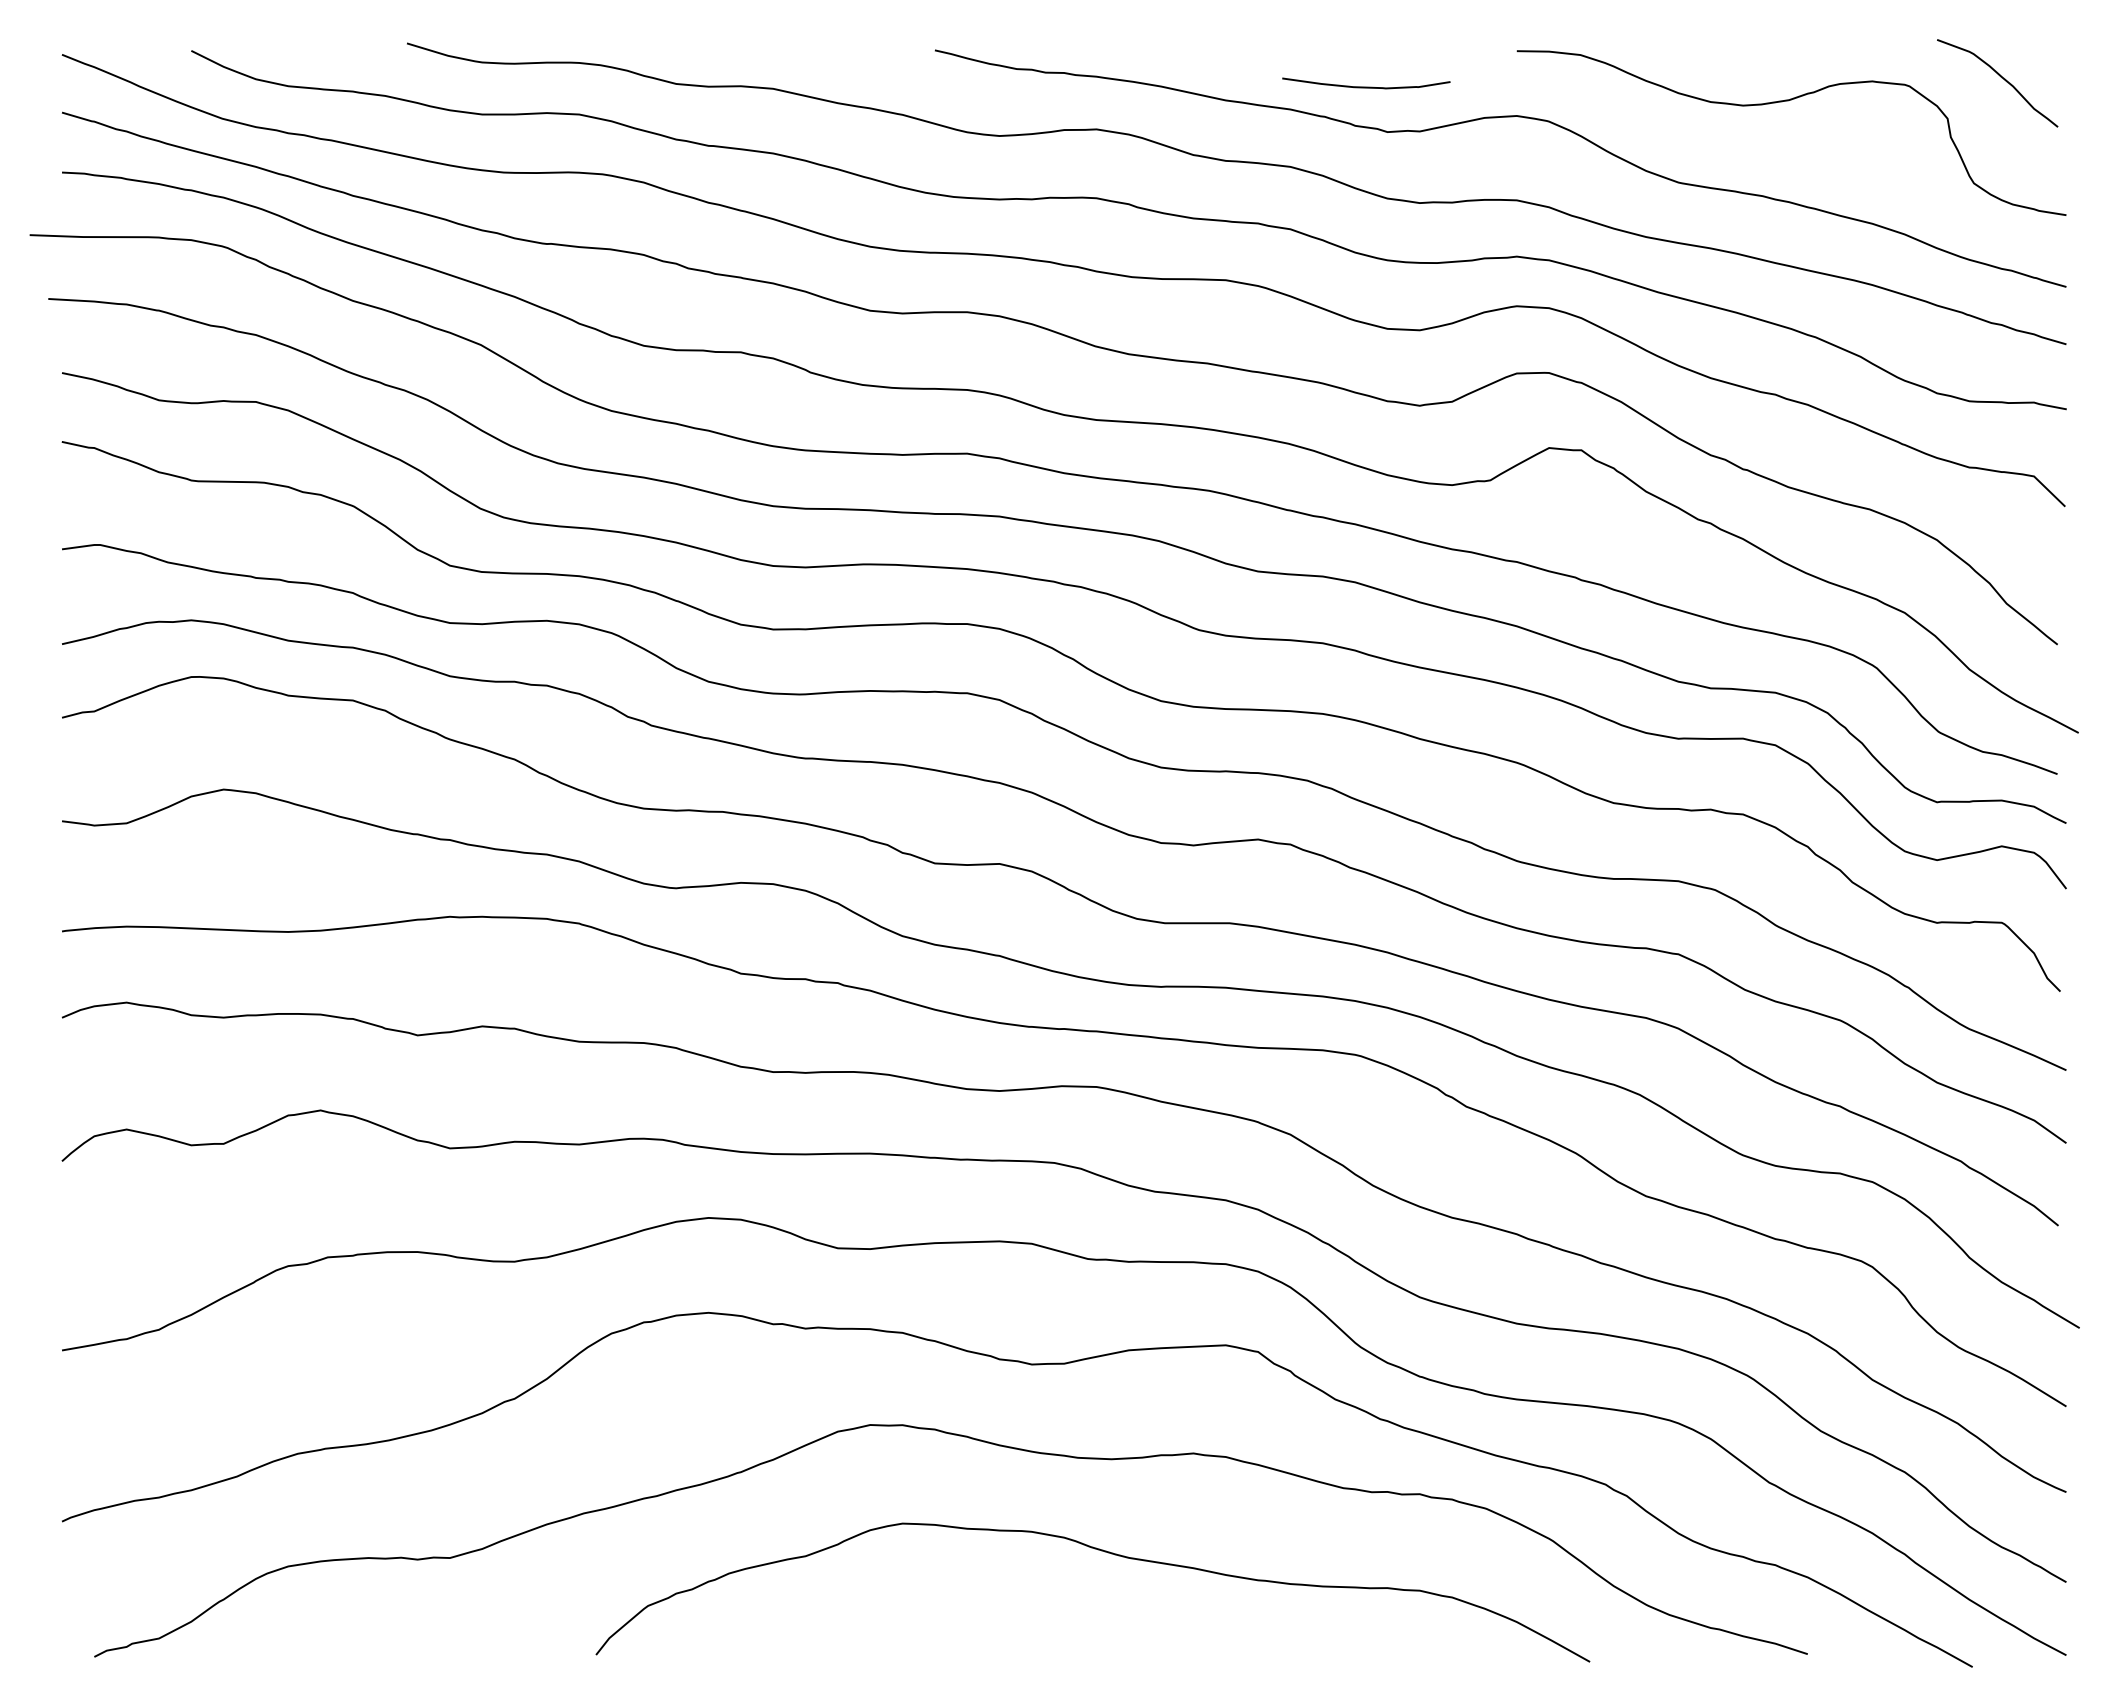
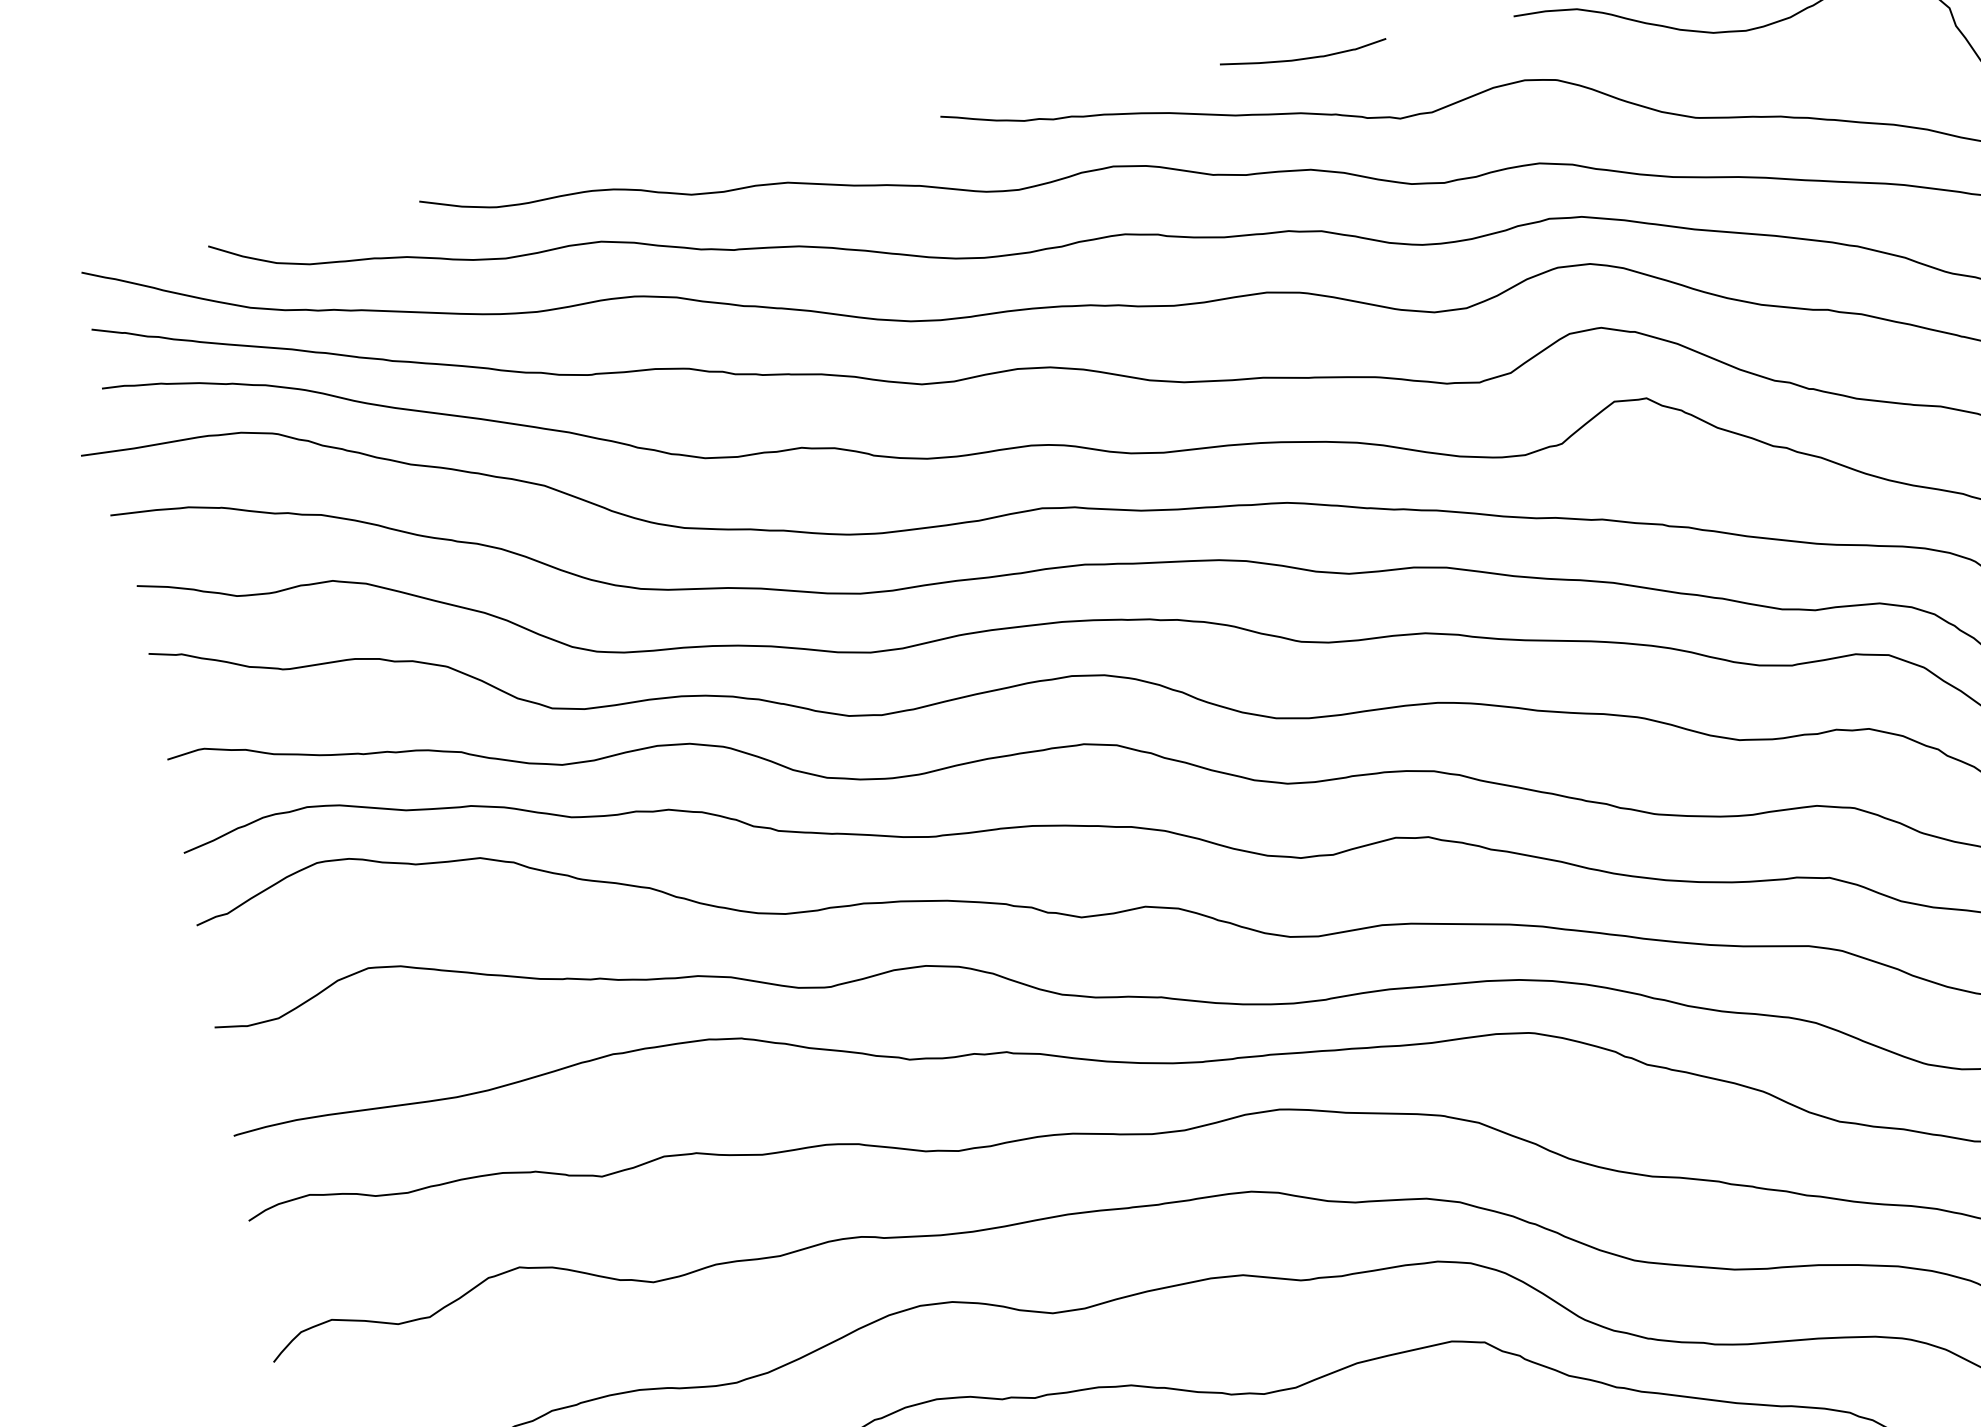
curve: (1366, 86) -> (1304, 57), moved

